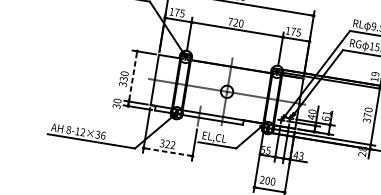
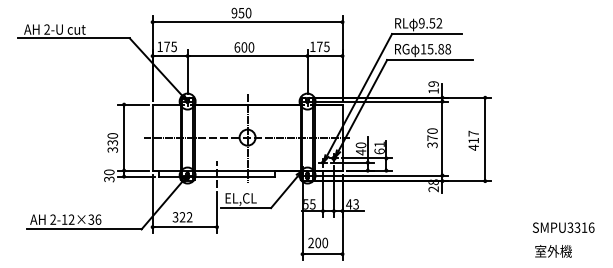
text: (232, 22) -> (240, 47), 720 -> 600
line: (133, 76) -> (124, 137), dashed -> solid
text: (69, 129) -> (53, 219), 8-12×36 -> 2-12×36
line: (168, 152) -> (185, 227), dashed -> solid

